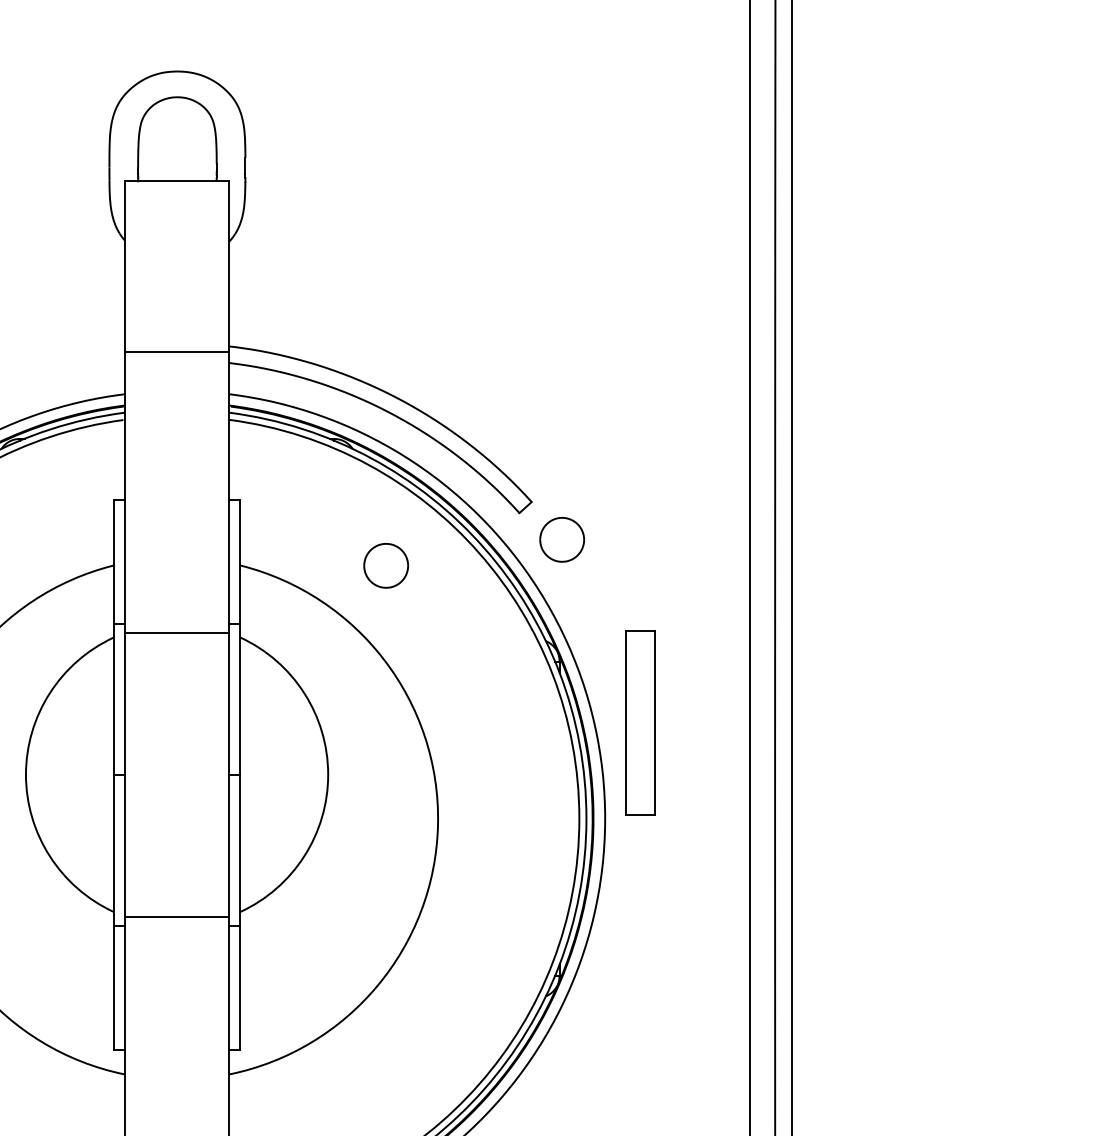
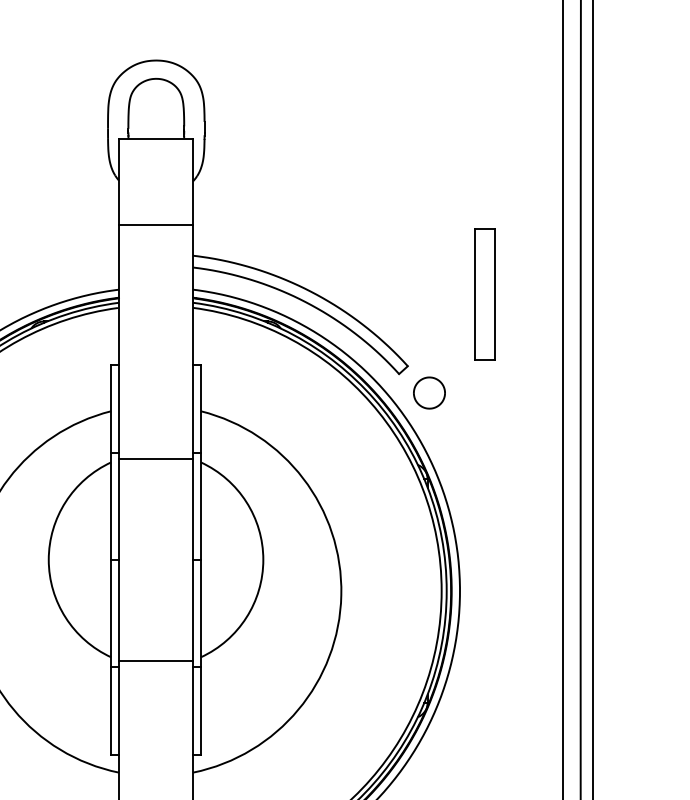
line: (176, 351) -> (155, 225), moved
part: (385, 565) -> (304, 411), removed
part: (640, 722) -> (485, 294), moved

